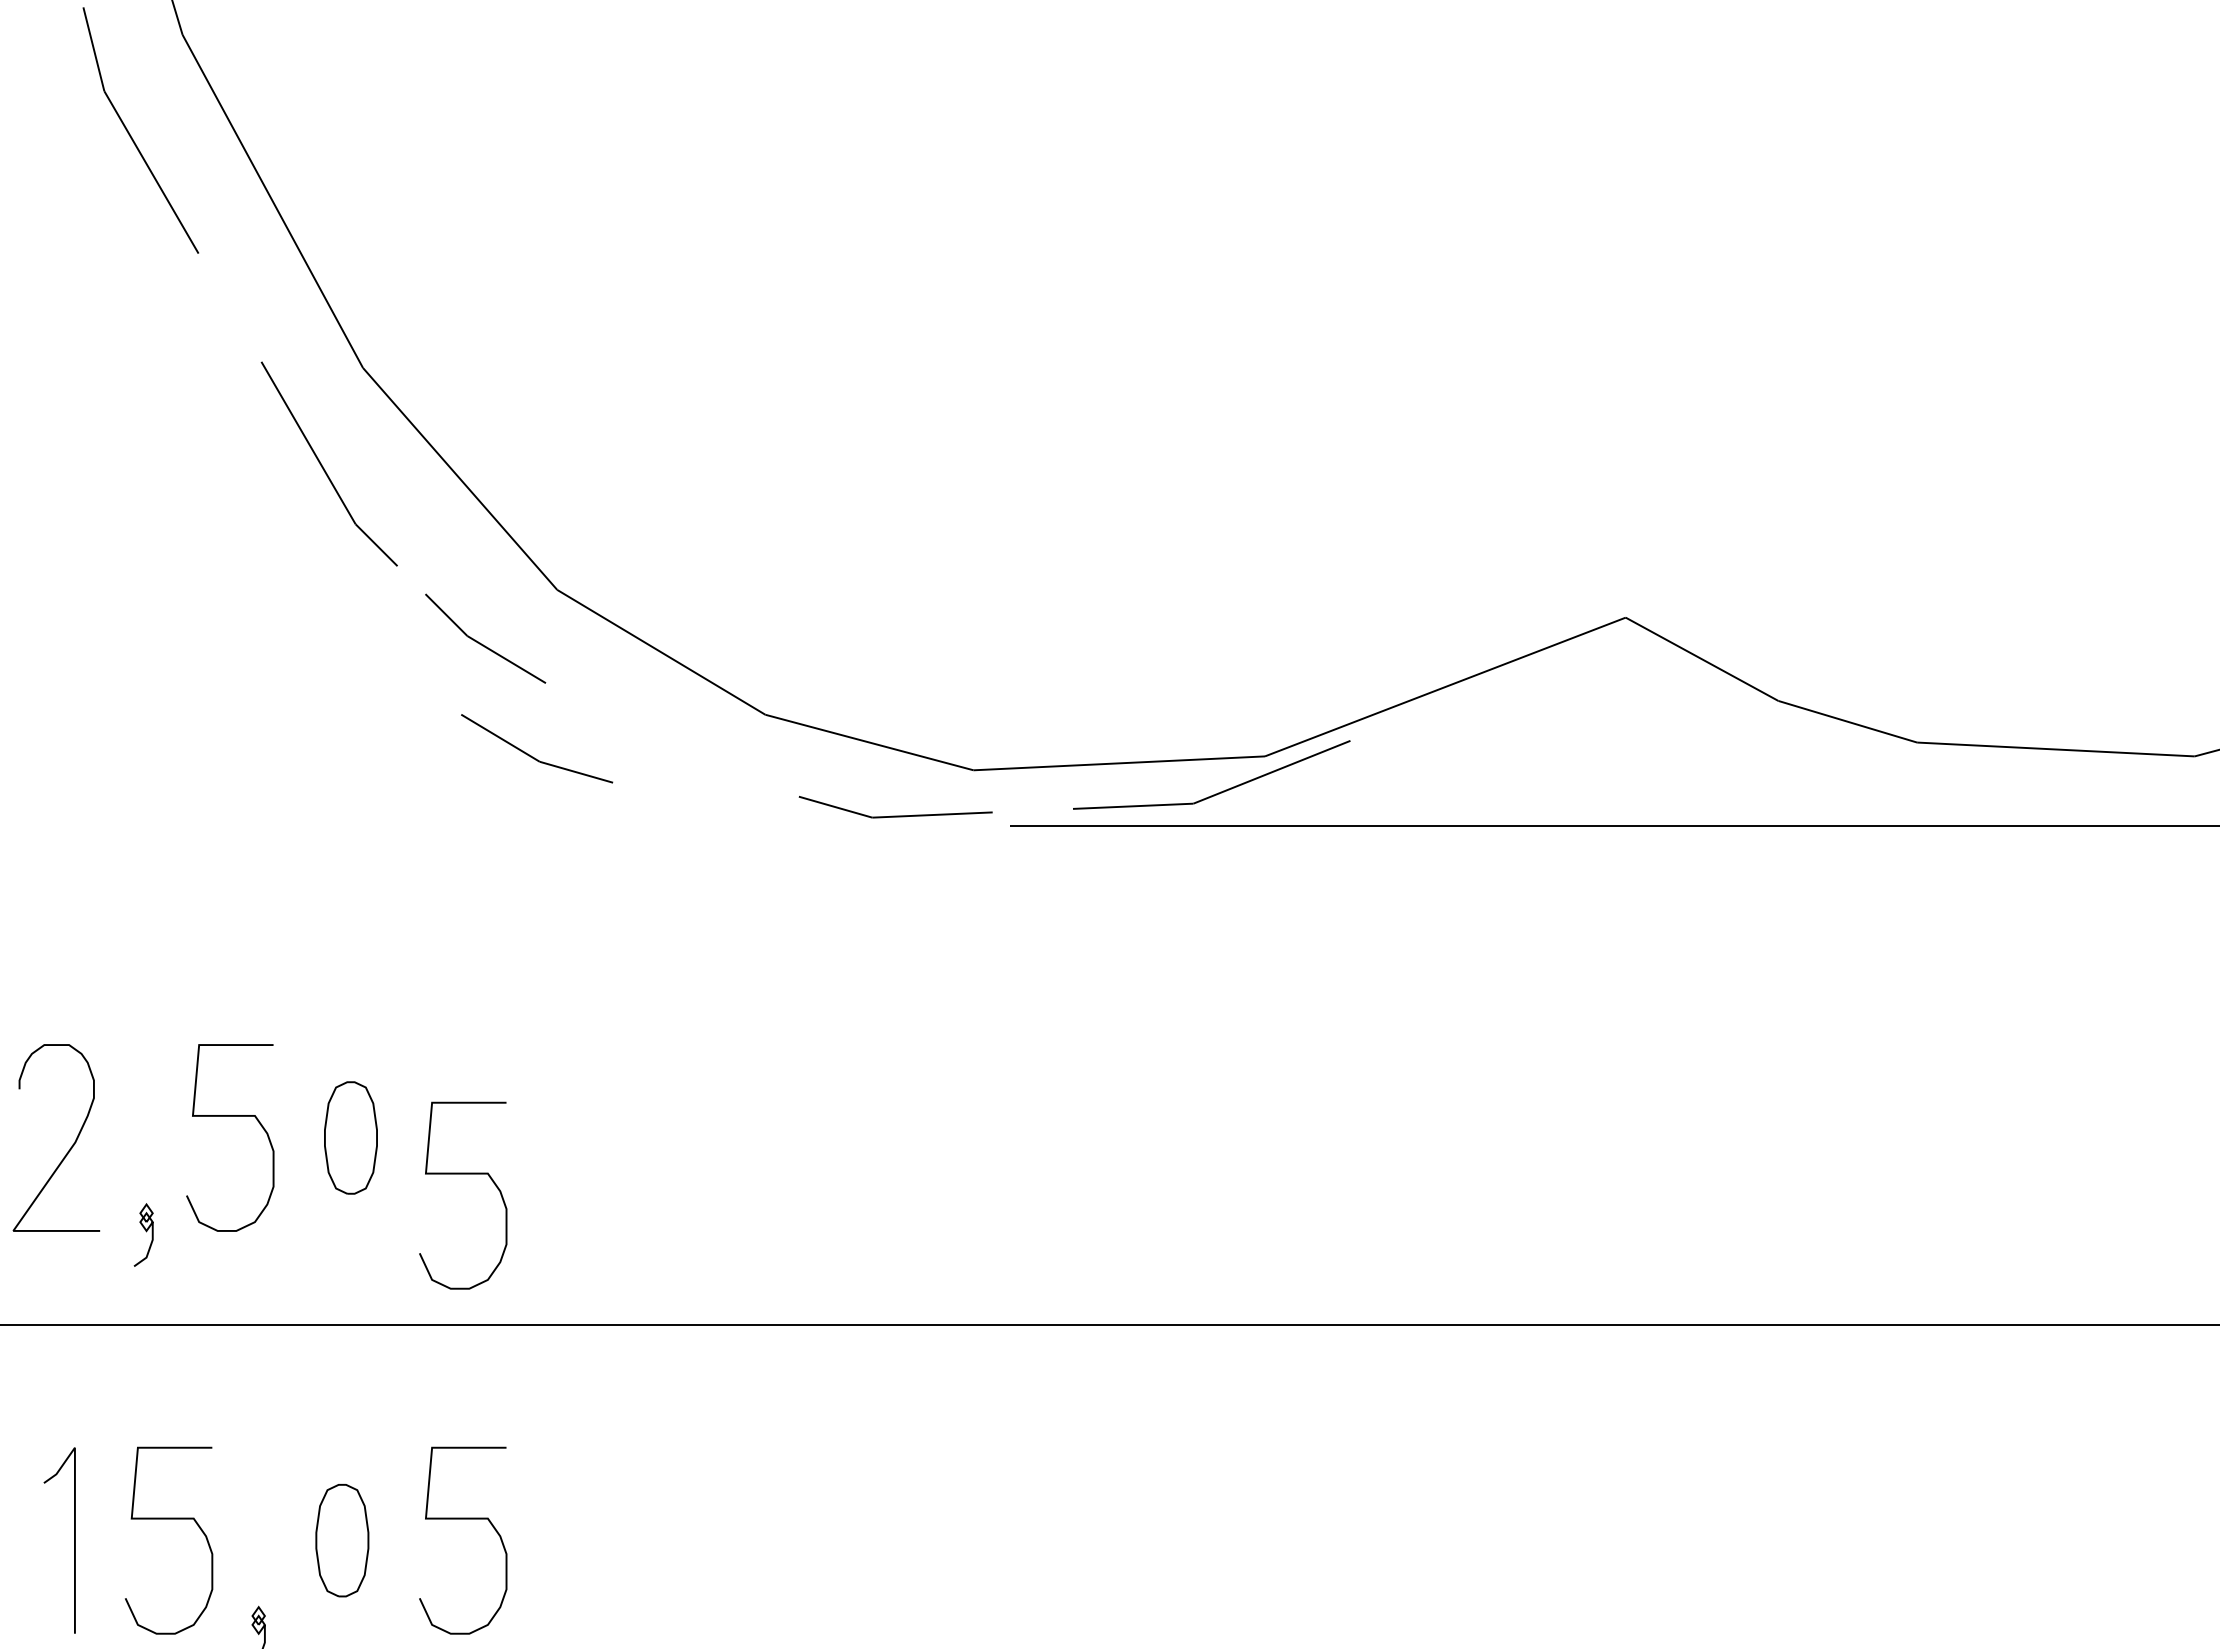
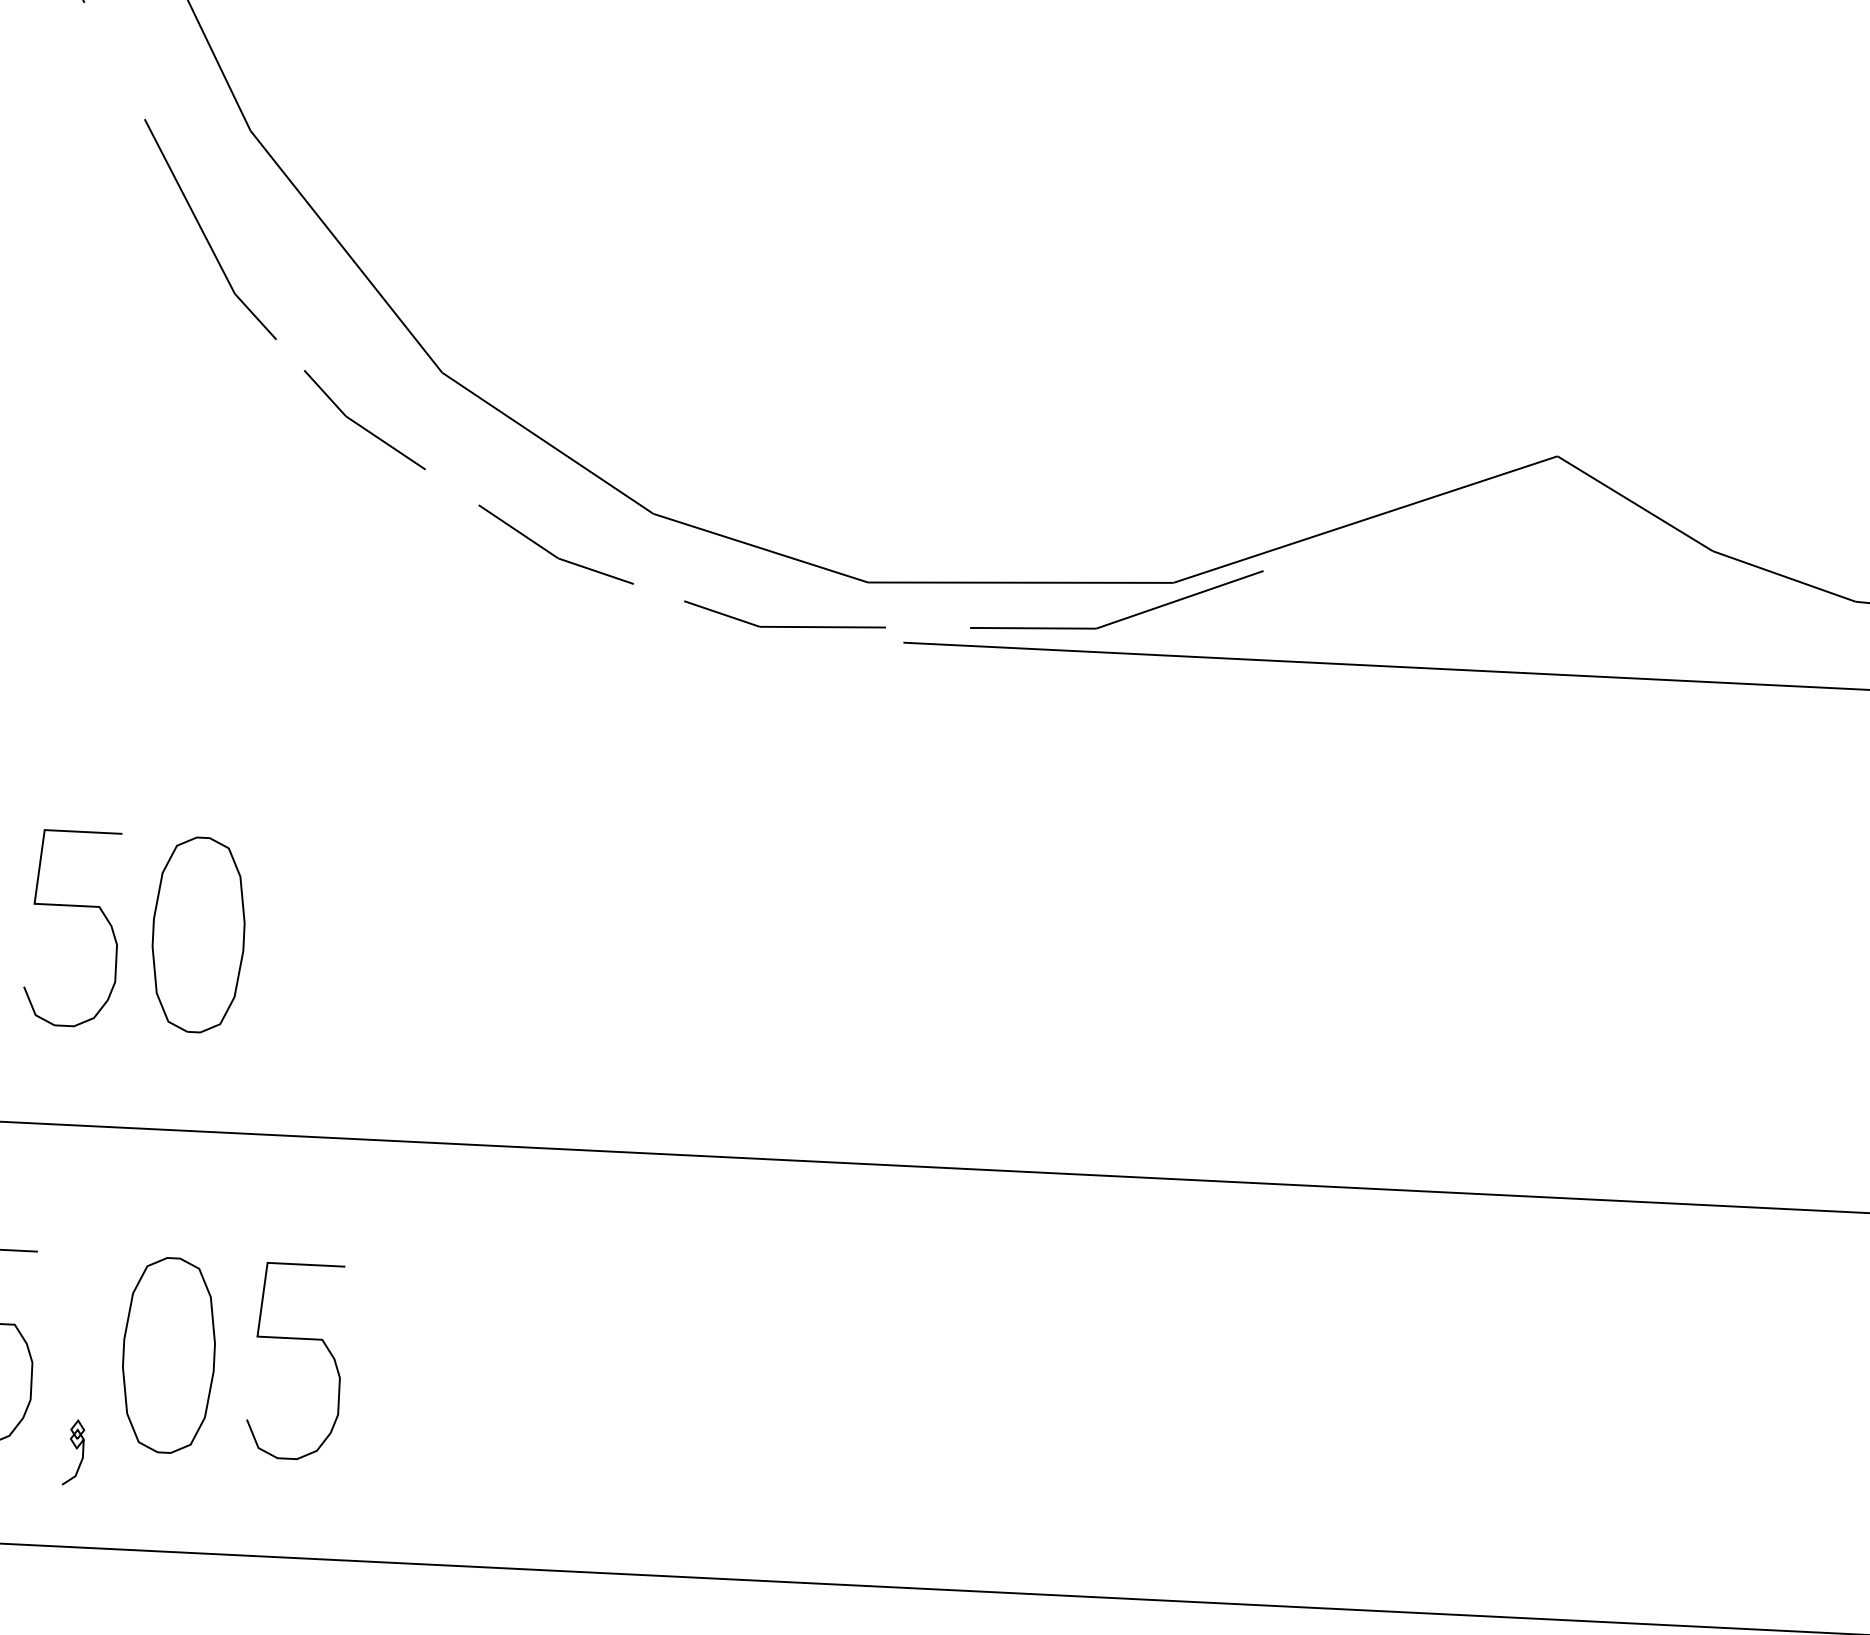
part: (533, 756) -> (552, 552), moved
part: (350, 1137) -> (198, 934), size x1.67
curve: (463, 1174) -> (314, 978), removed
part: (342, 1540) -> (169, 1355), size x1.67

